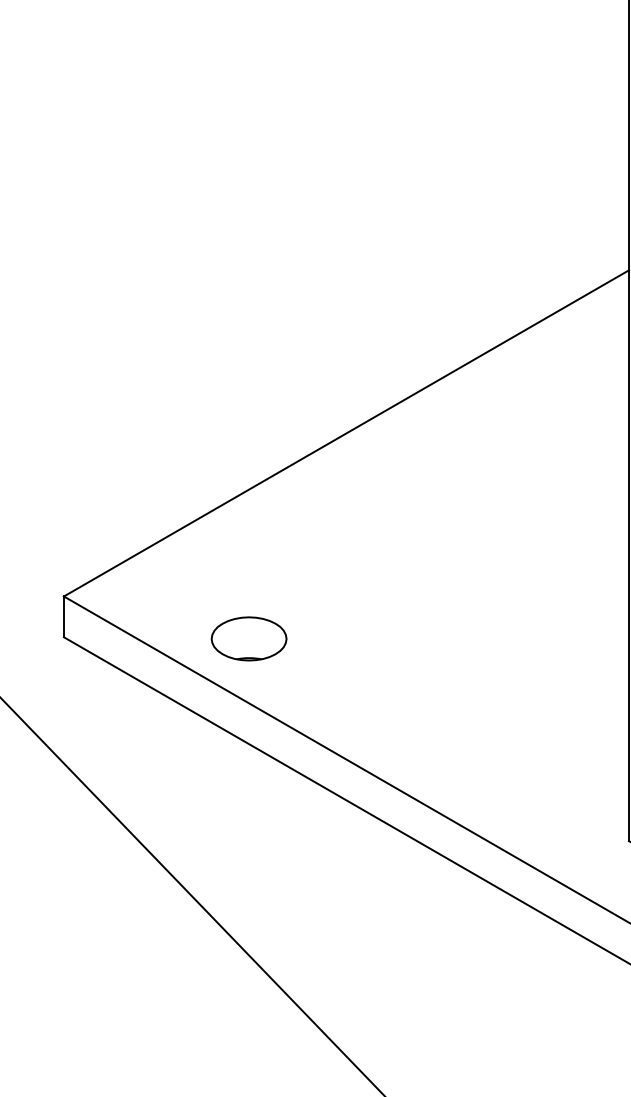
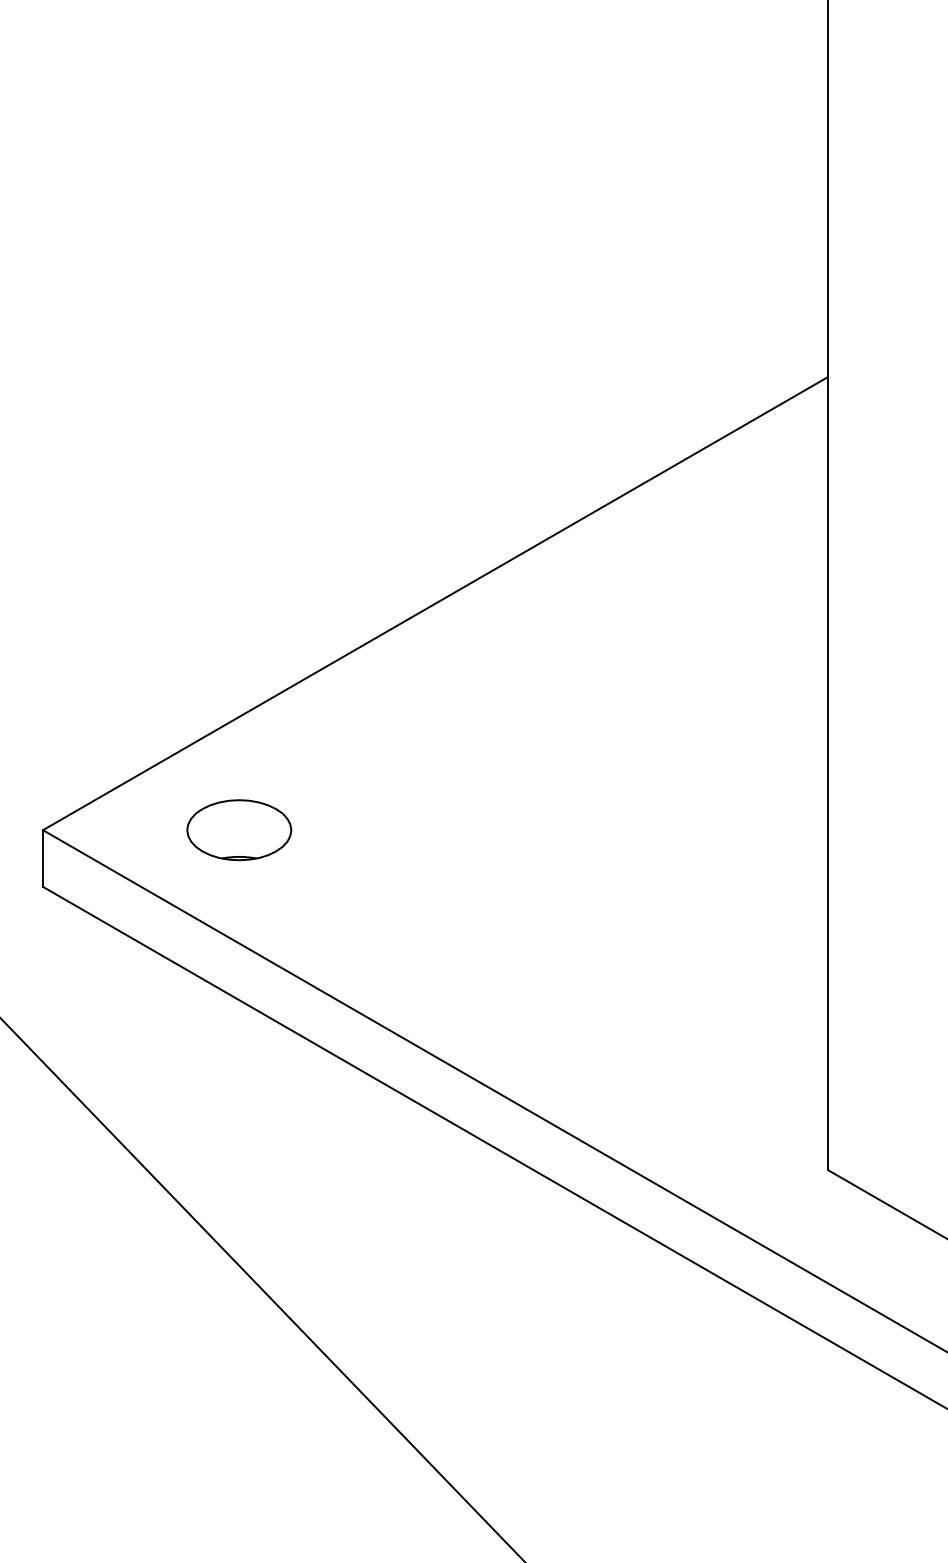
part: (249, 639) -> (239, 830), moved

